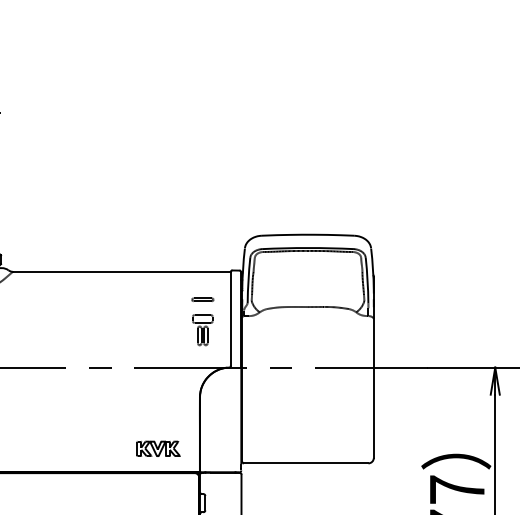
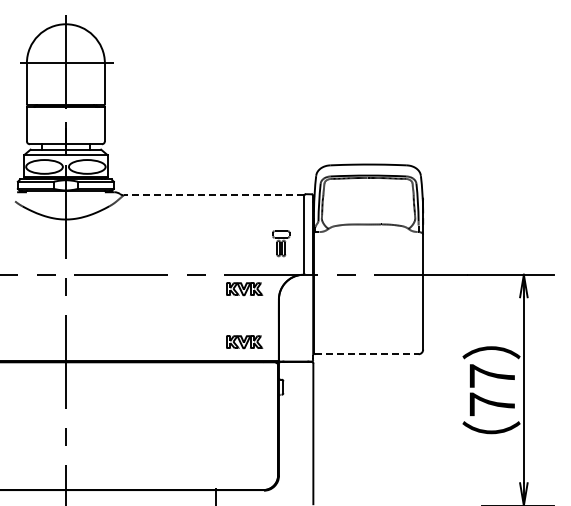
line: (121, 272) -> (213, 195), solid -> dashed
line: (201, 298) -> (280, 217), removed
part: (158, 385) -> (244, 289), added
line: (306, 463) -> (367, 354), solid -> dashed

